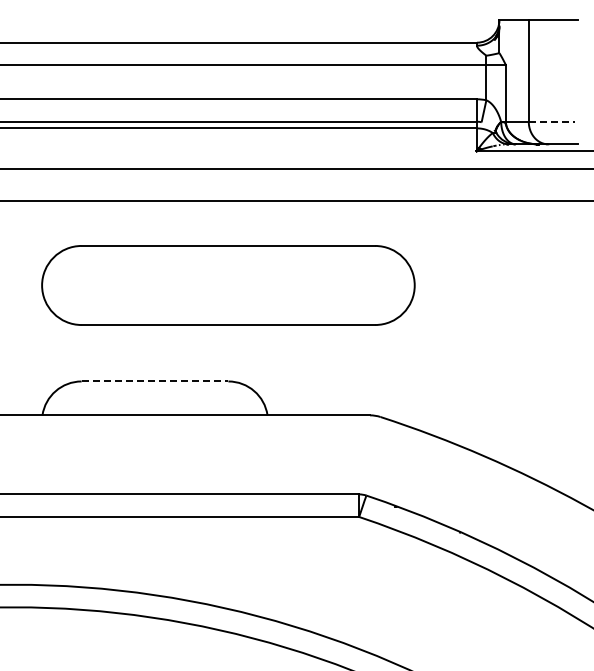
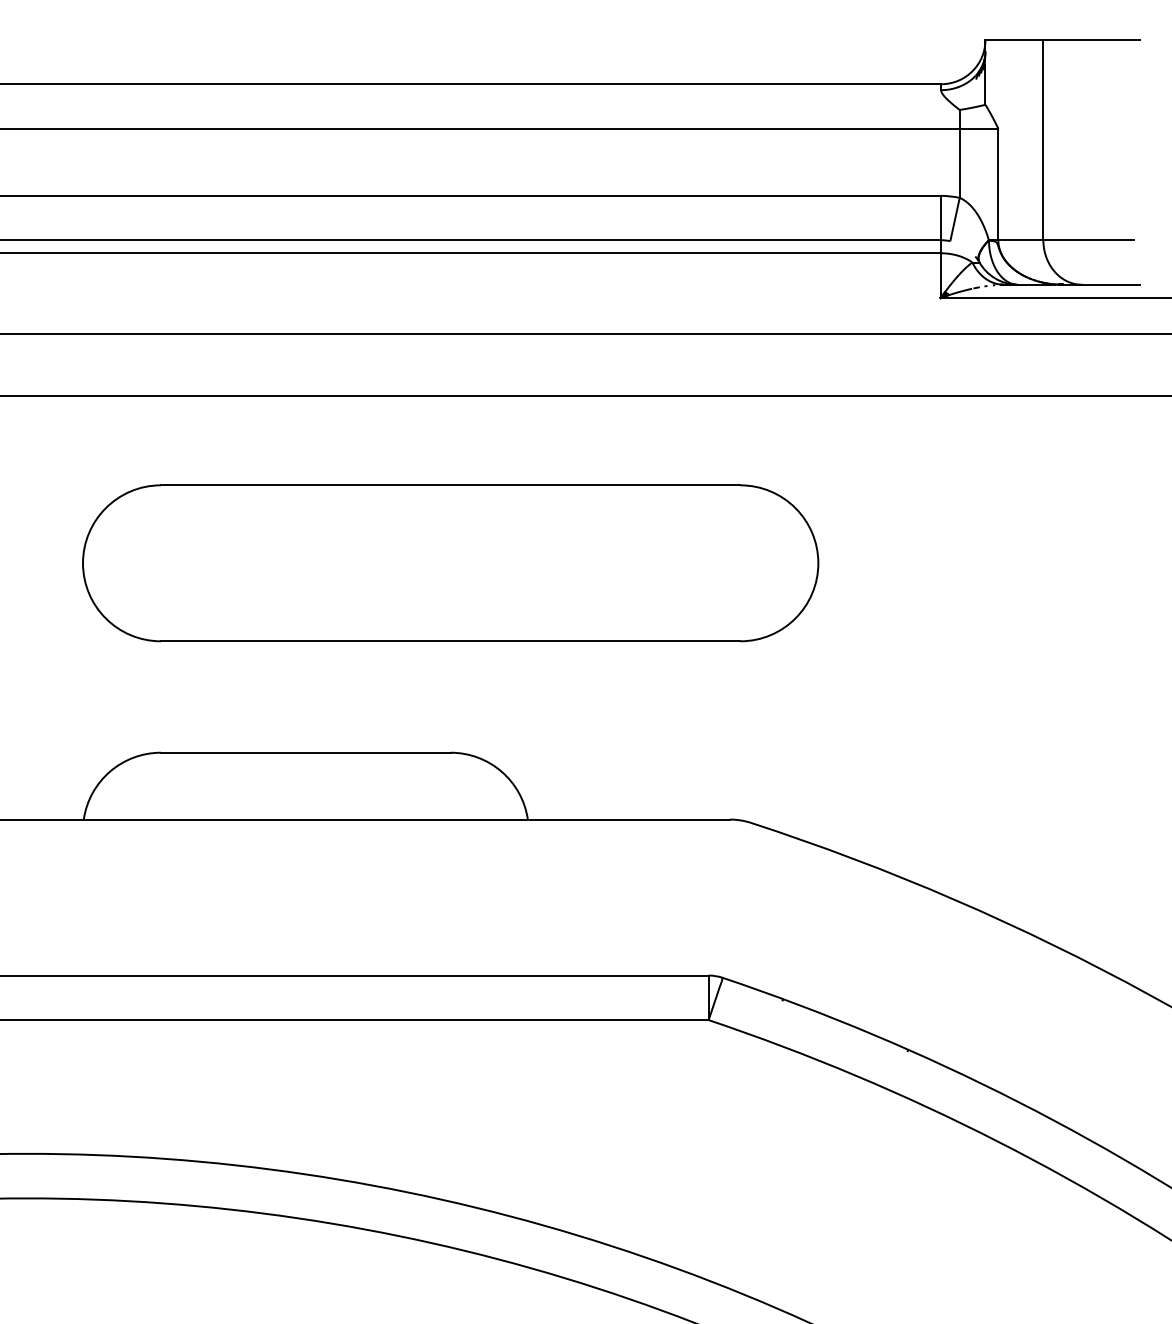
line: (552, 121) -> (1090, 239), dashed -> solid
line: (155, 381) -> (306, 752), dashed -> solid

